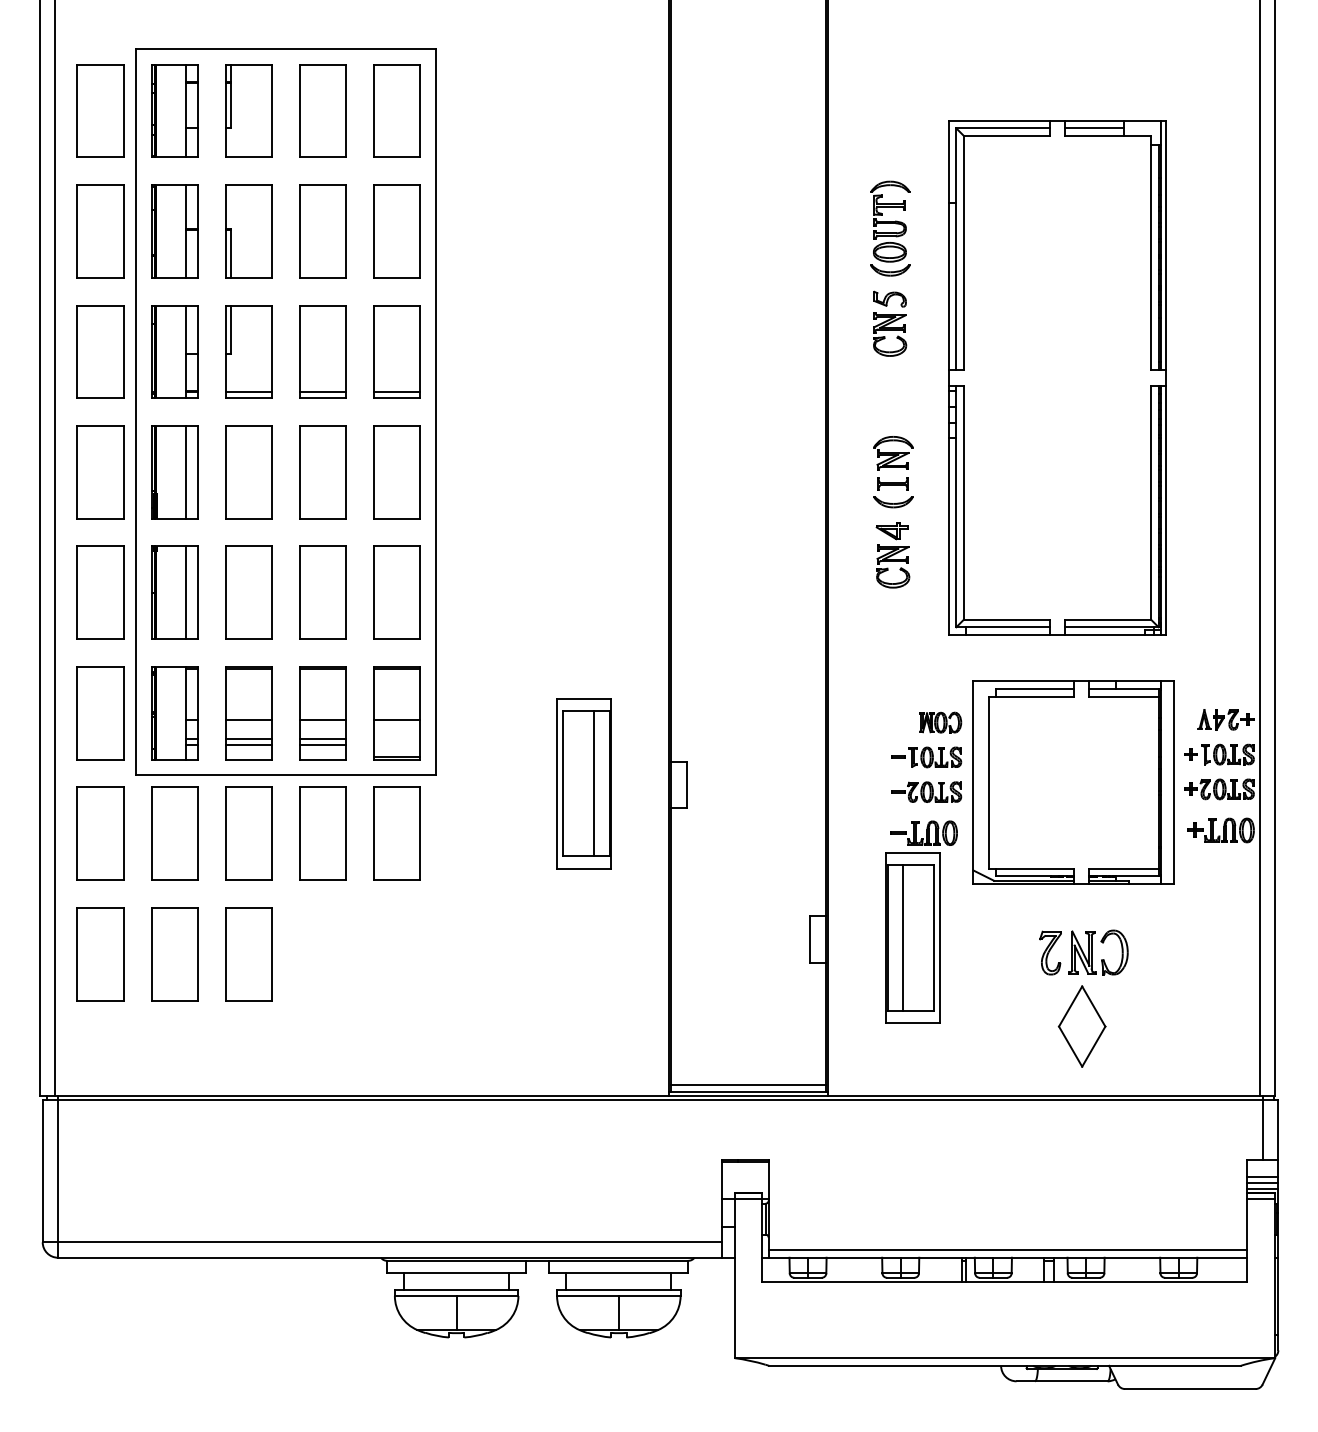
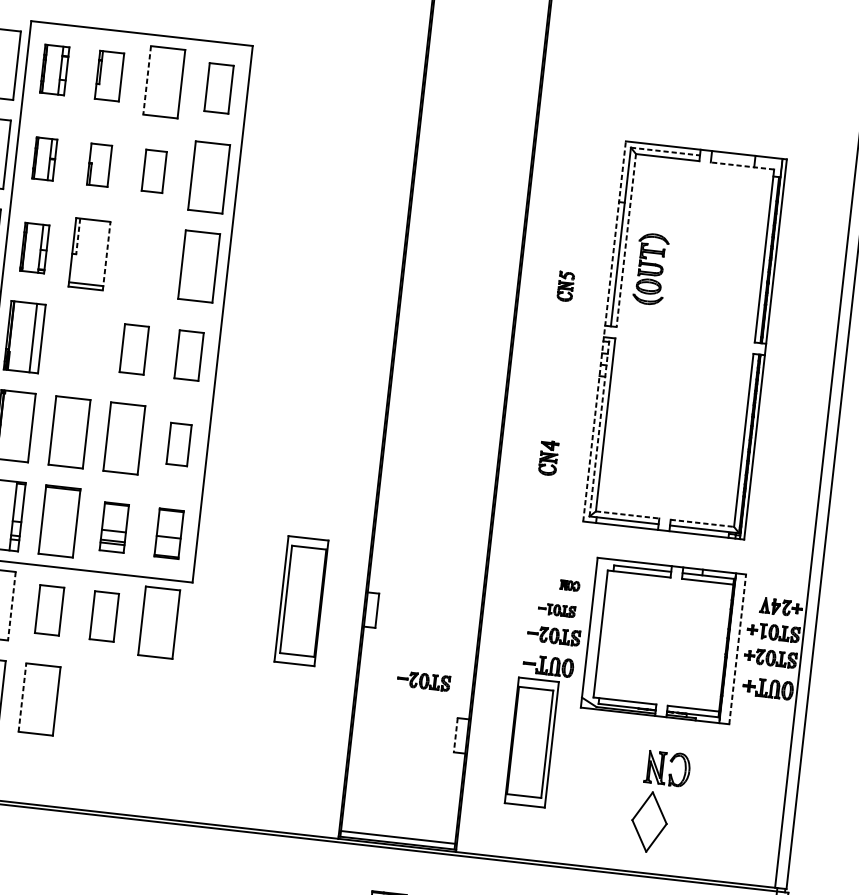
part: (174, 110) -> (54, 69), size x0.7
part: (248, 110) -> (109, 75), size x0.7
part: (396, 110) -> (218, 88), size x0.7
line: (299, 111) -> (146, 80), solid -> dashed
line: (1003, 128) -> (665, 151), solid -> dashed
line: (1094, 128) -> (733, 159), removed
line: (1108, 136) -> (742, 166), solid -> dashed
part: (890, 228) -> (651, 269), moved
part: (174, 231) -> (44, 159), size x0.6
part: (248, 231) -> (99, 165), size x0.6
part: (322, 231) -> (153, 171), size x0.6
line: (964, 253) -> (626, 240), solid -> dashed
part: (890, 323) -> (566, 286), size x0.6
line: (231, 330) -> (78, 237), solid -> dashed
part: (174, 351) -> (34, 247), size x0.7
line: (272, 351) -> (107, 255), solid -> dashed
part: (322, 351) -> (143, 260), removed
line: (948, 377) -> (604, 331), solid -> dashed
line: (397, 392) -> (195, 296), removed
part: (248, 472) -> (79, 343), removed
part: (322, 472) -> (133, 349), size x0.7
part: (396, 472) -> (188, 355), size x0.7
part: (893, 472) -> (555, 396), removed
line: (956, 506) -> (599, 427), solid -> dashed
part: (892, 555) -> (548, 458), size x0.7
line: (186, 592) -> (23, 426), removed
part: (396, 592) -> (178, 444), size x0.6
line: (1006, 619) -> (627, 514), solid -> dashed
line: (1108, 619) -> (702, 523), solid -> dashed
part: (322, 713) -> (113, 527), size x0.7
part: (396, 713) -> (168, 533), size x0.7
line: (248, 720) -> (58, 526), removed
part: (940, 722) -> (570, 585), size x0.6
line: (248, 739) -> (57, 540), removed
line: (248, 744) -> (56, 544), removed
part: (926, 757) -> (556, 610), size x0.7
line: (1174, 782) -> (737, 649), solid -> dashed
line: (594, 783) -> (309, 601), removed
part: (248, 833) -> (49, 610), size x0.7
part: (322, 833) -> (103, 616), size x0.7
line: (197, 834) -> (11, 606), solid -> dashed
part: (759, 871) -> (423, 680), added
line: (903, 937) -> (524, 741), removed
line: (810, 940) -> (455, 735), solid -> dashed
part: (1050, 952) -> (632, 764), removed
line: (225, 953) -> (22, 697), solid -> dashed

